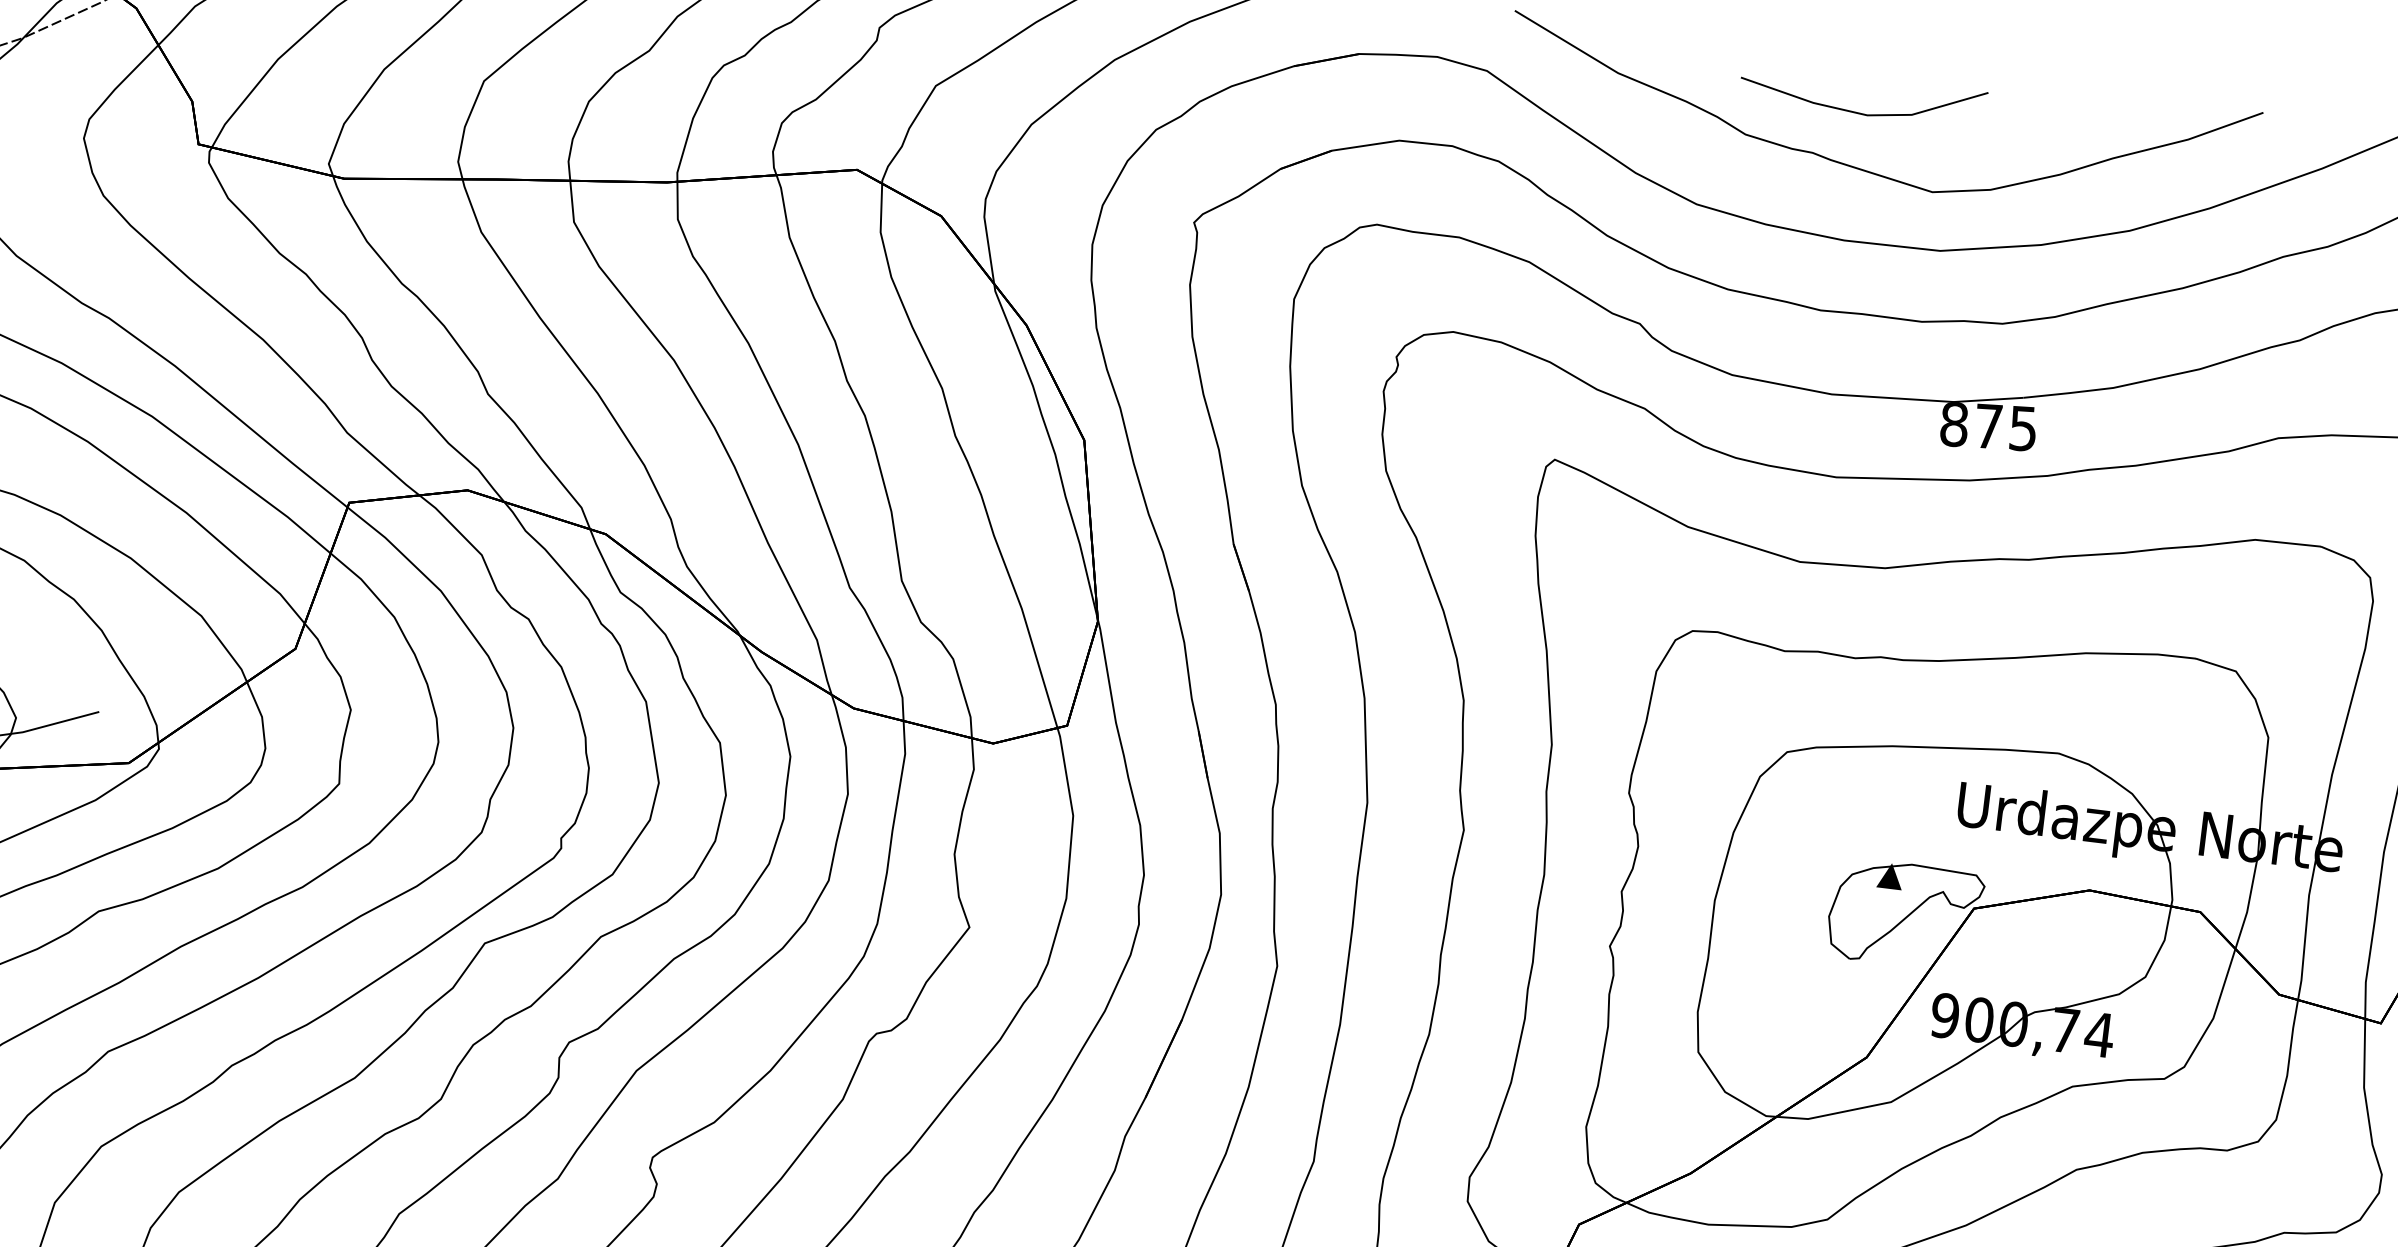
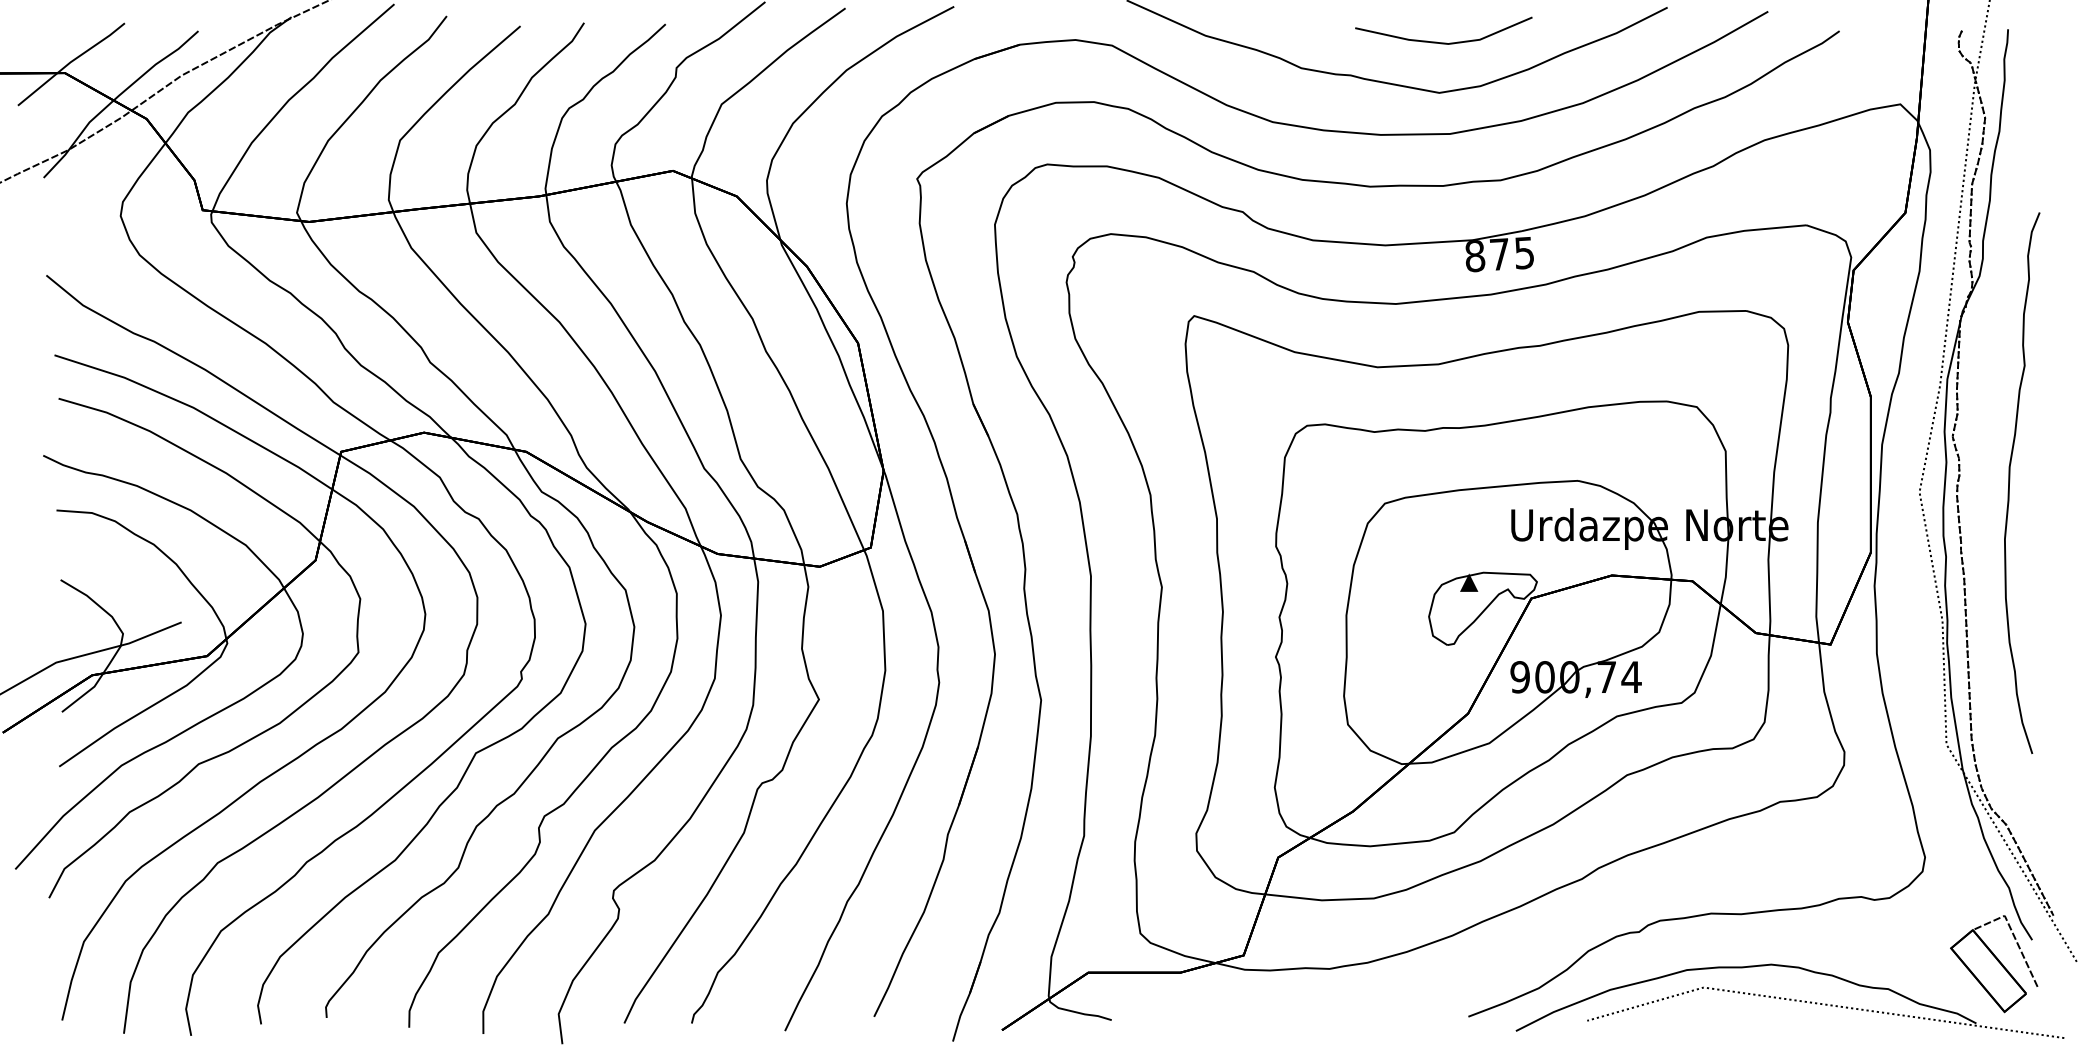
line: (1860, 112) -> (1443, 42), moved

